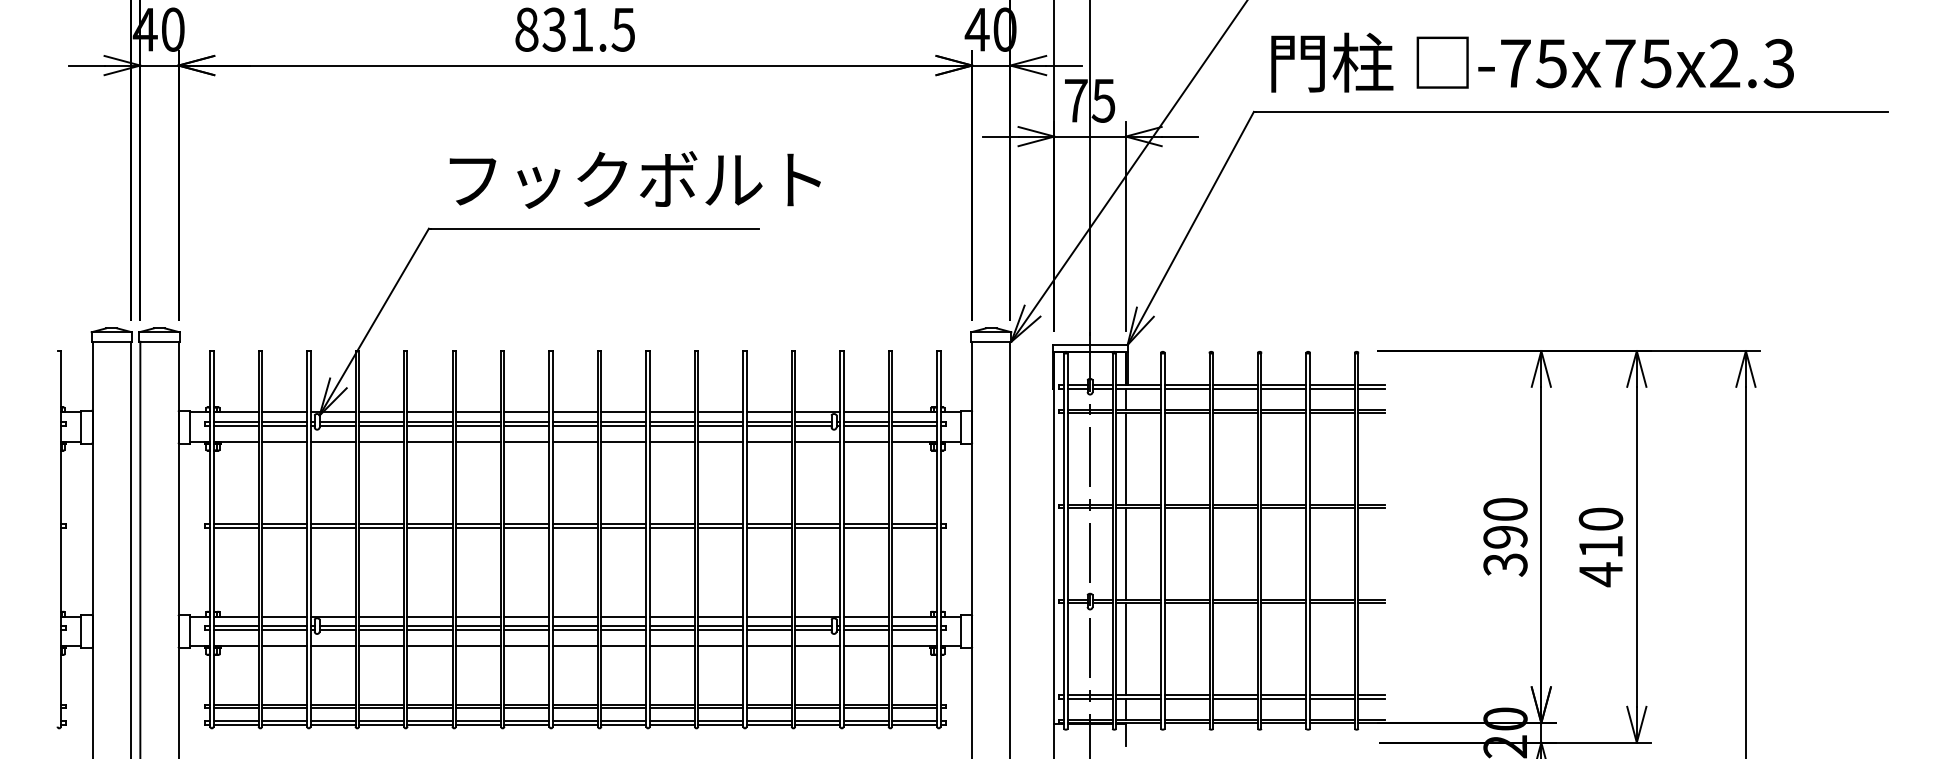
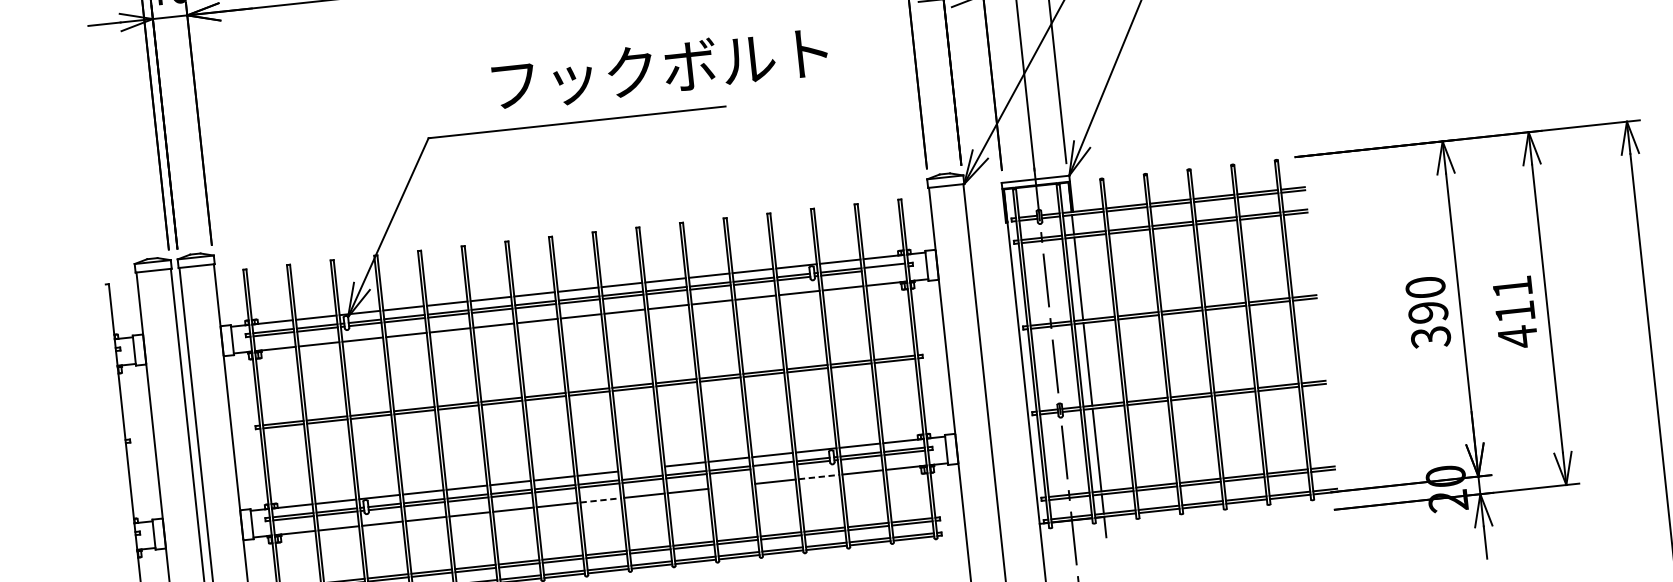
text: (634, 179) -> (659, 68), moved
line: (914, 425) -> (885, 268), removed
text: (1600, 518) -> (1512, 286), 410 -> 411
line: (623, 616) -> (641, 468), removed
line: (768, 629) -> (773, 466), removed
line: (575, 646) -> (600, 500), solid -> dashed
line: (720, 646) -> (731, 486), removed
line: (817, 646) -> (818, 477), solid -> dashed

